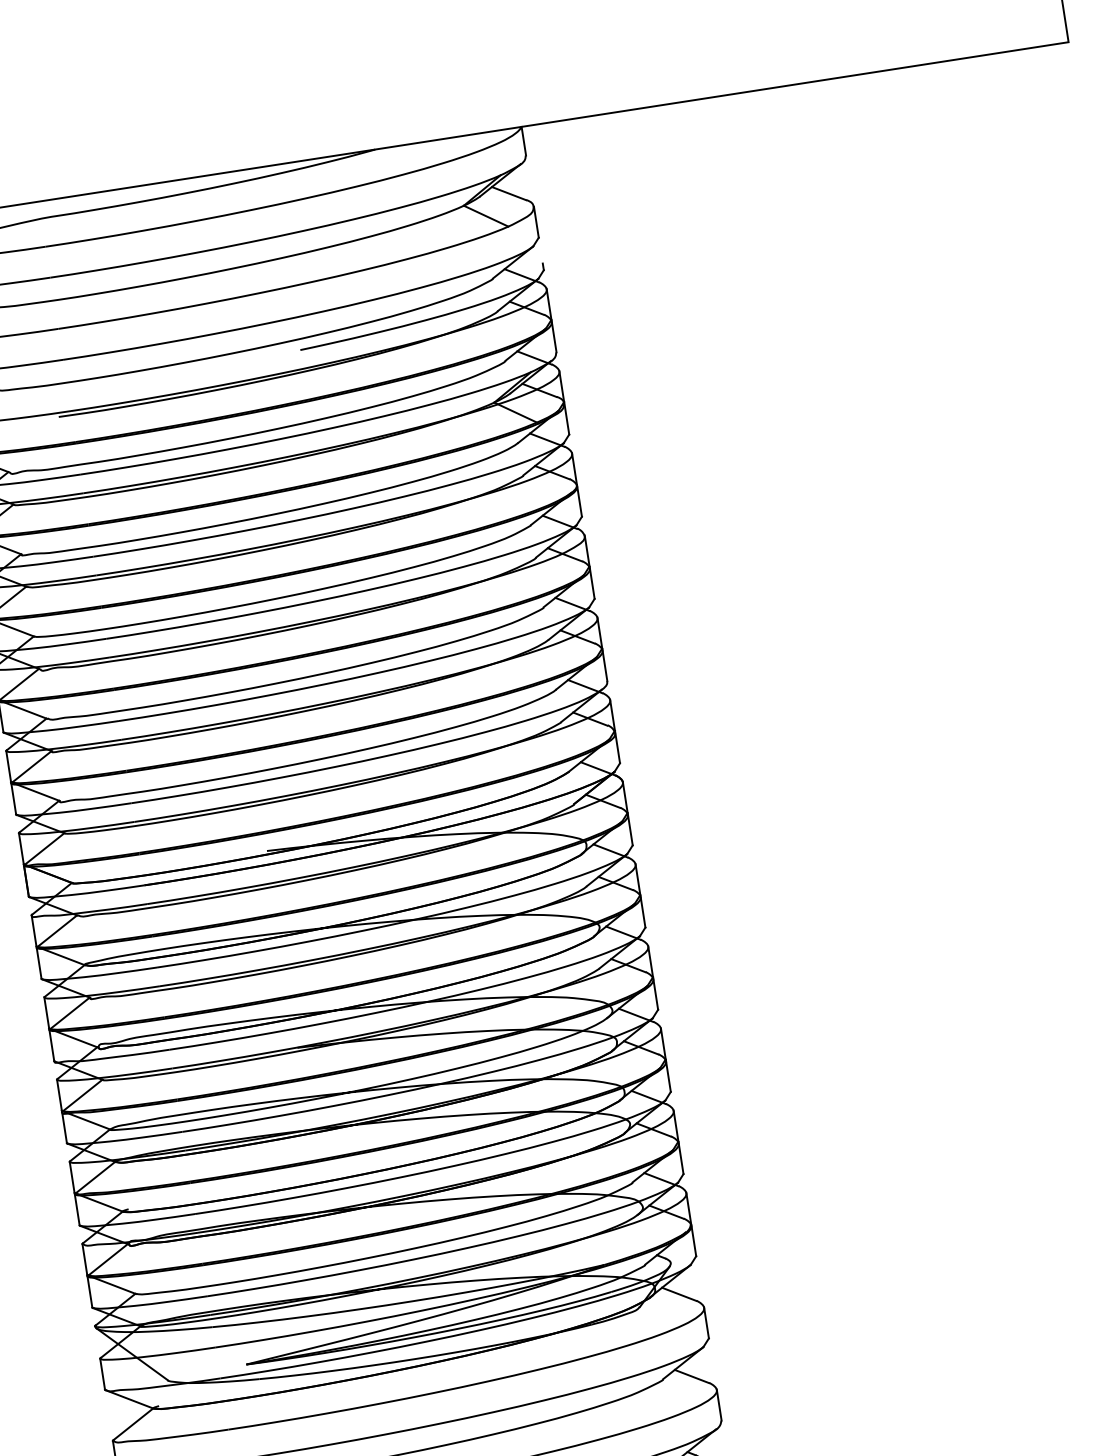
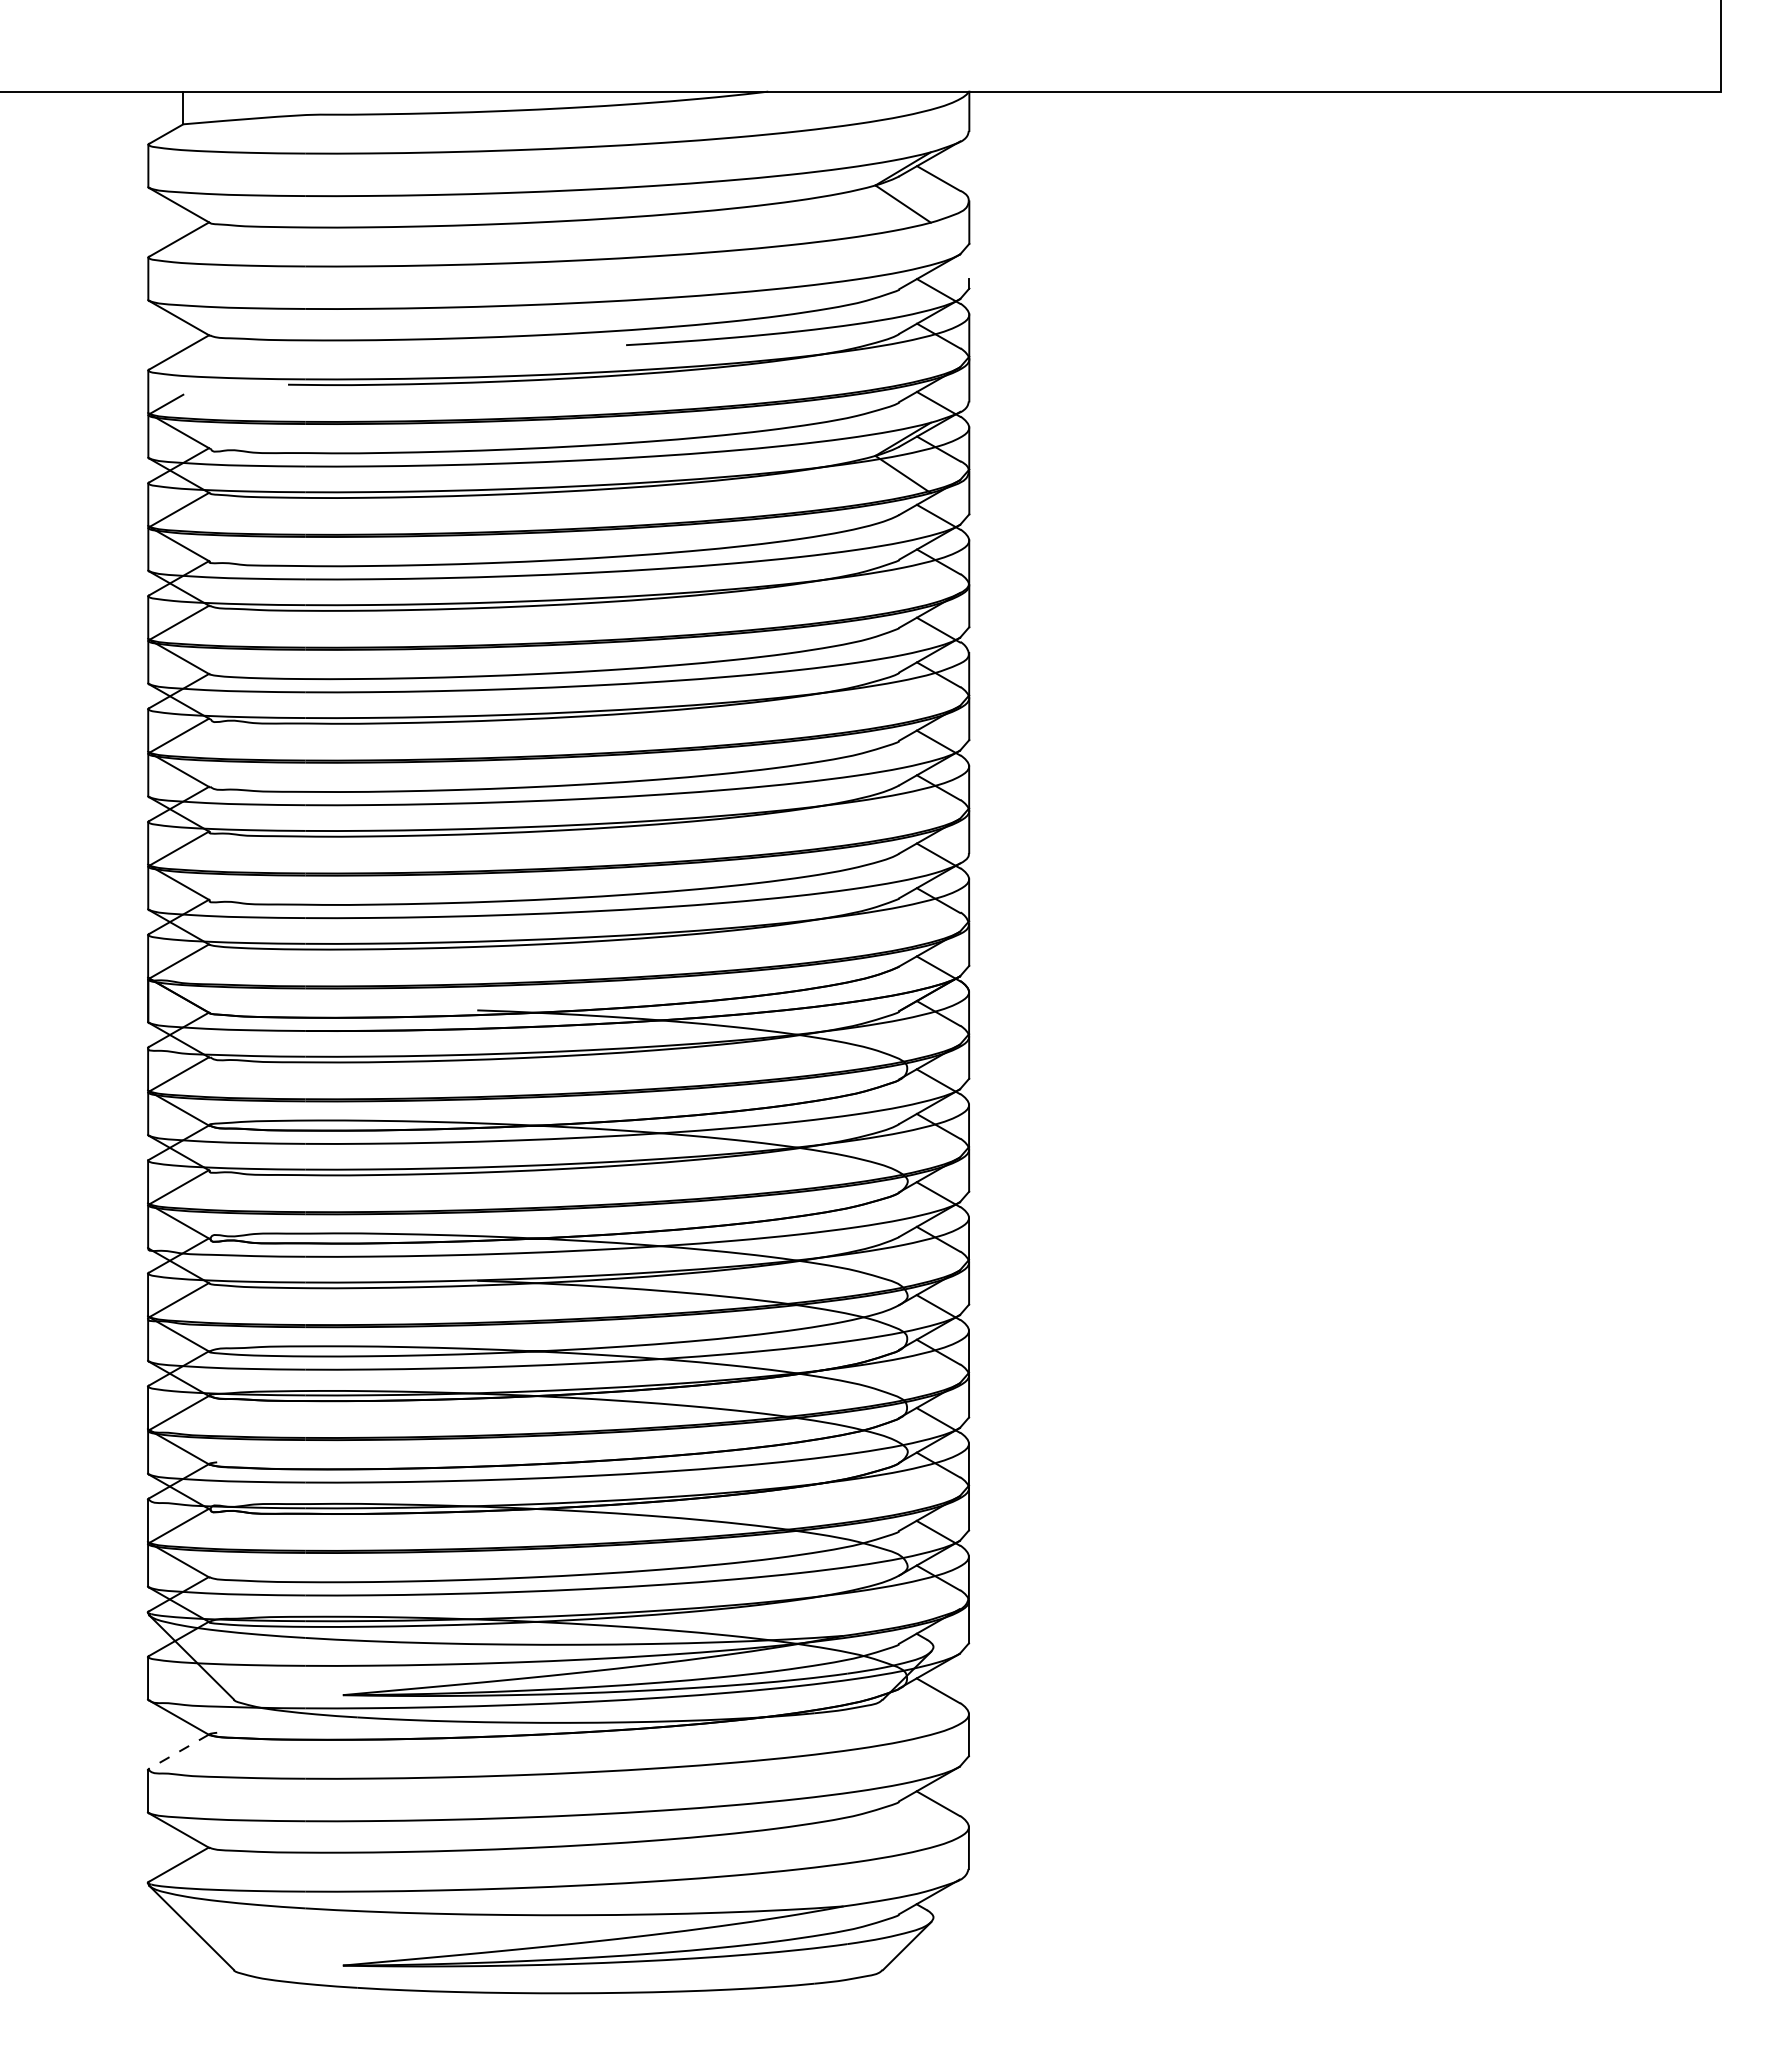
line: (133, 1424) -> (178, 1751), solid -> dashed

